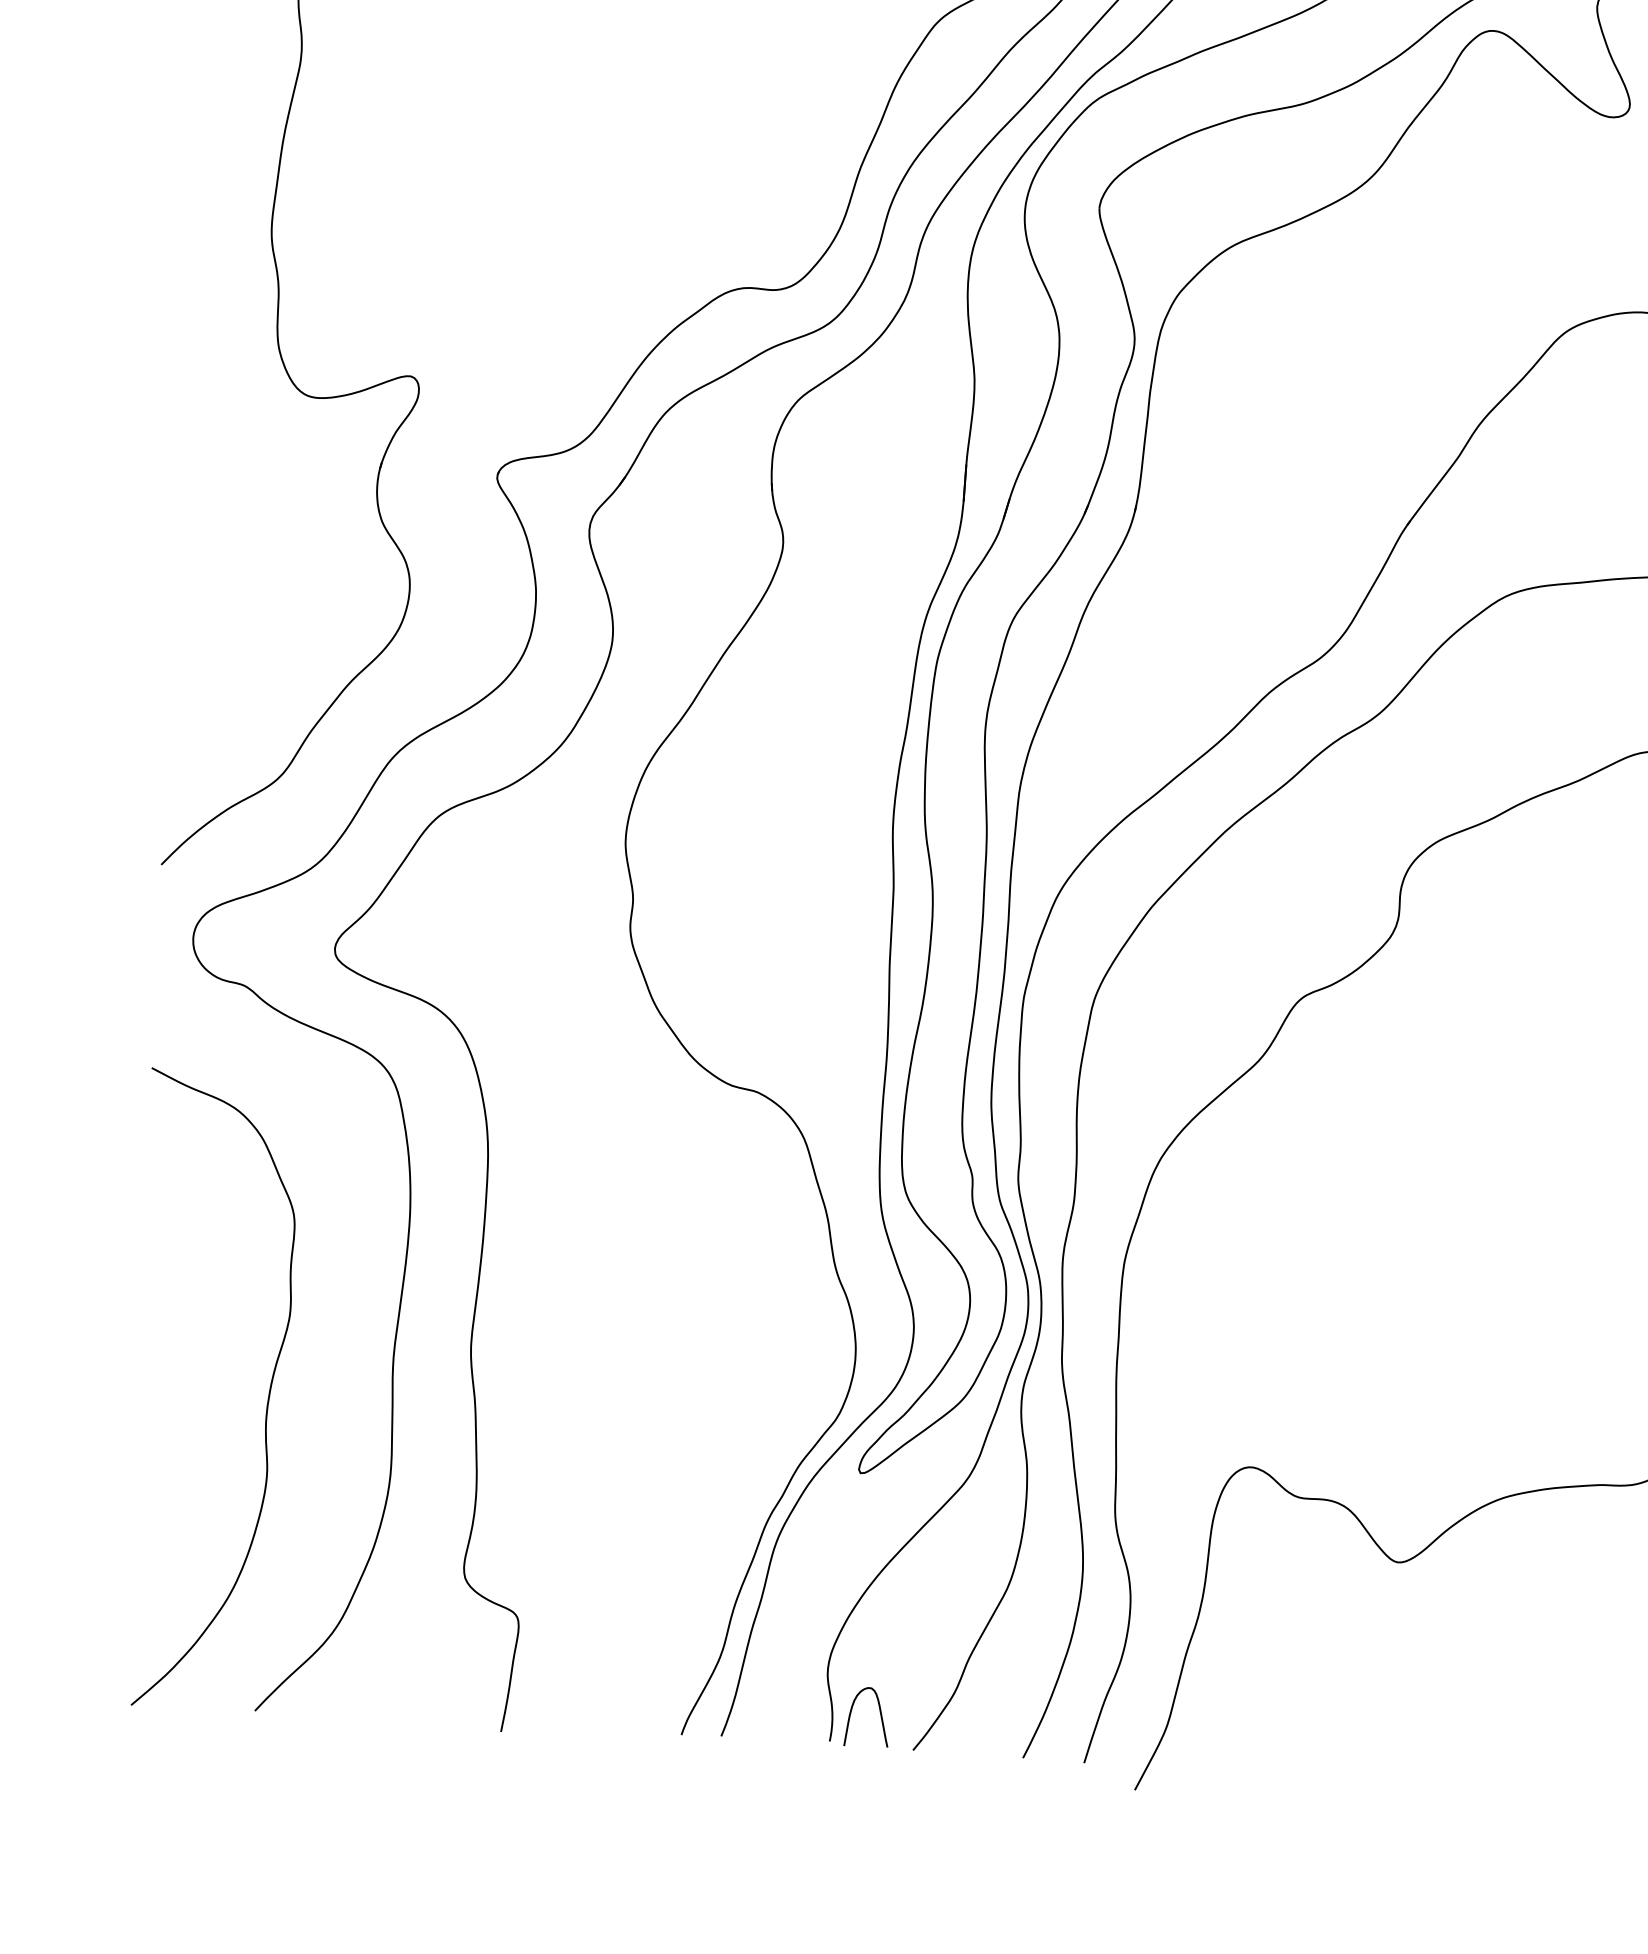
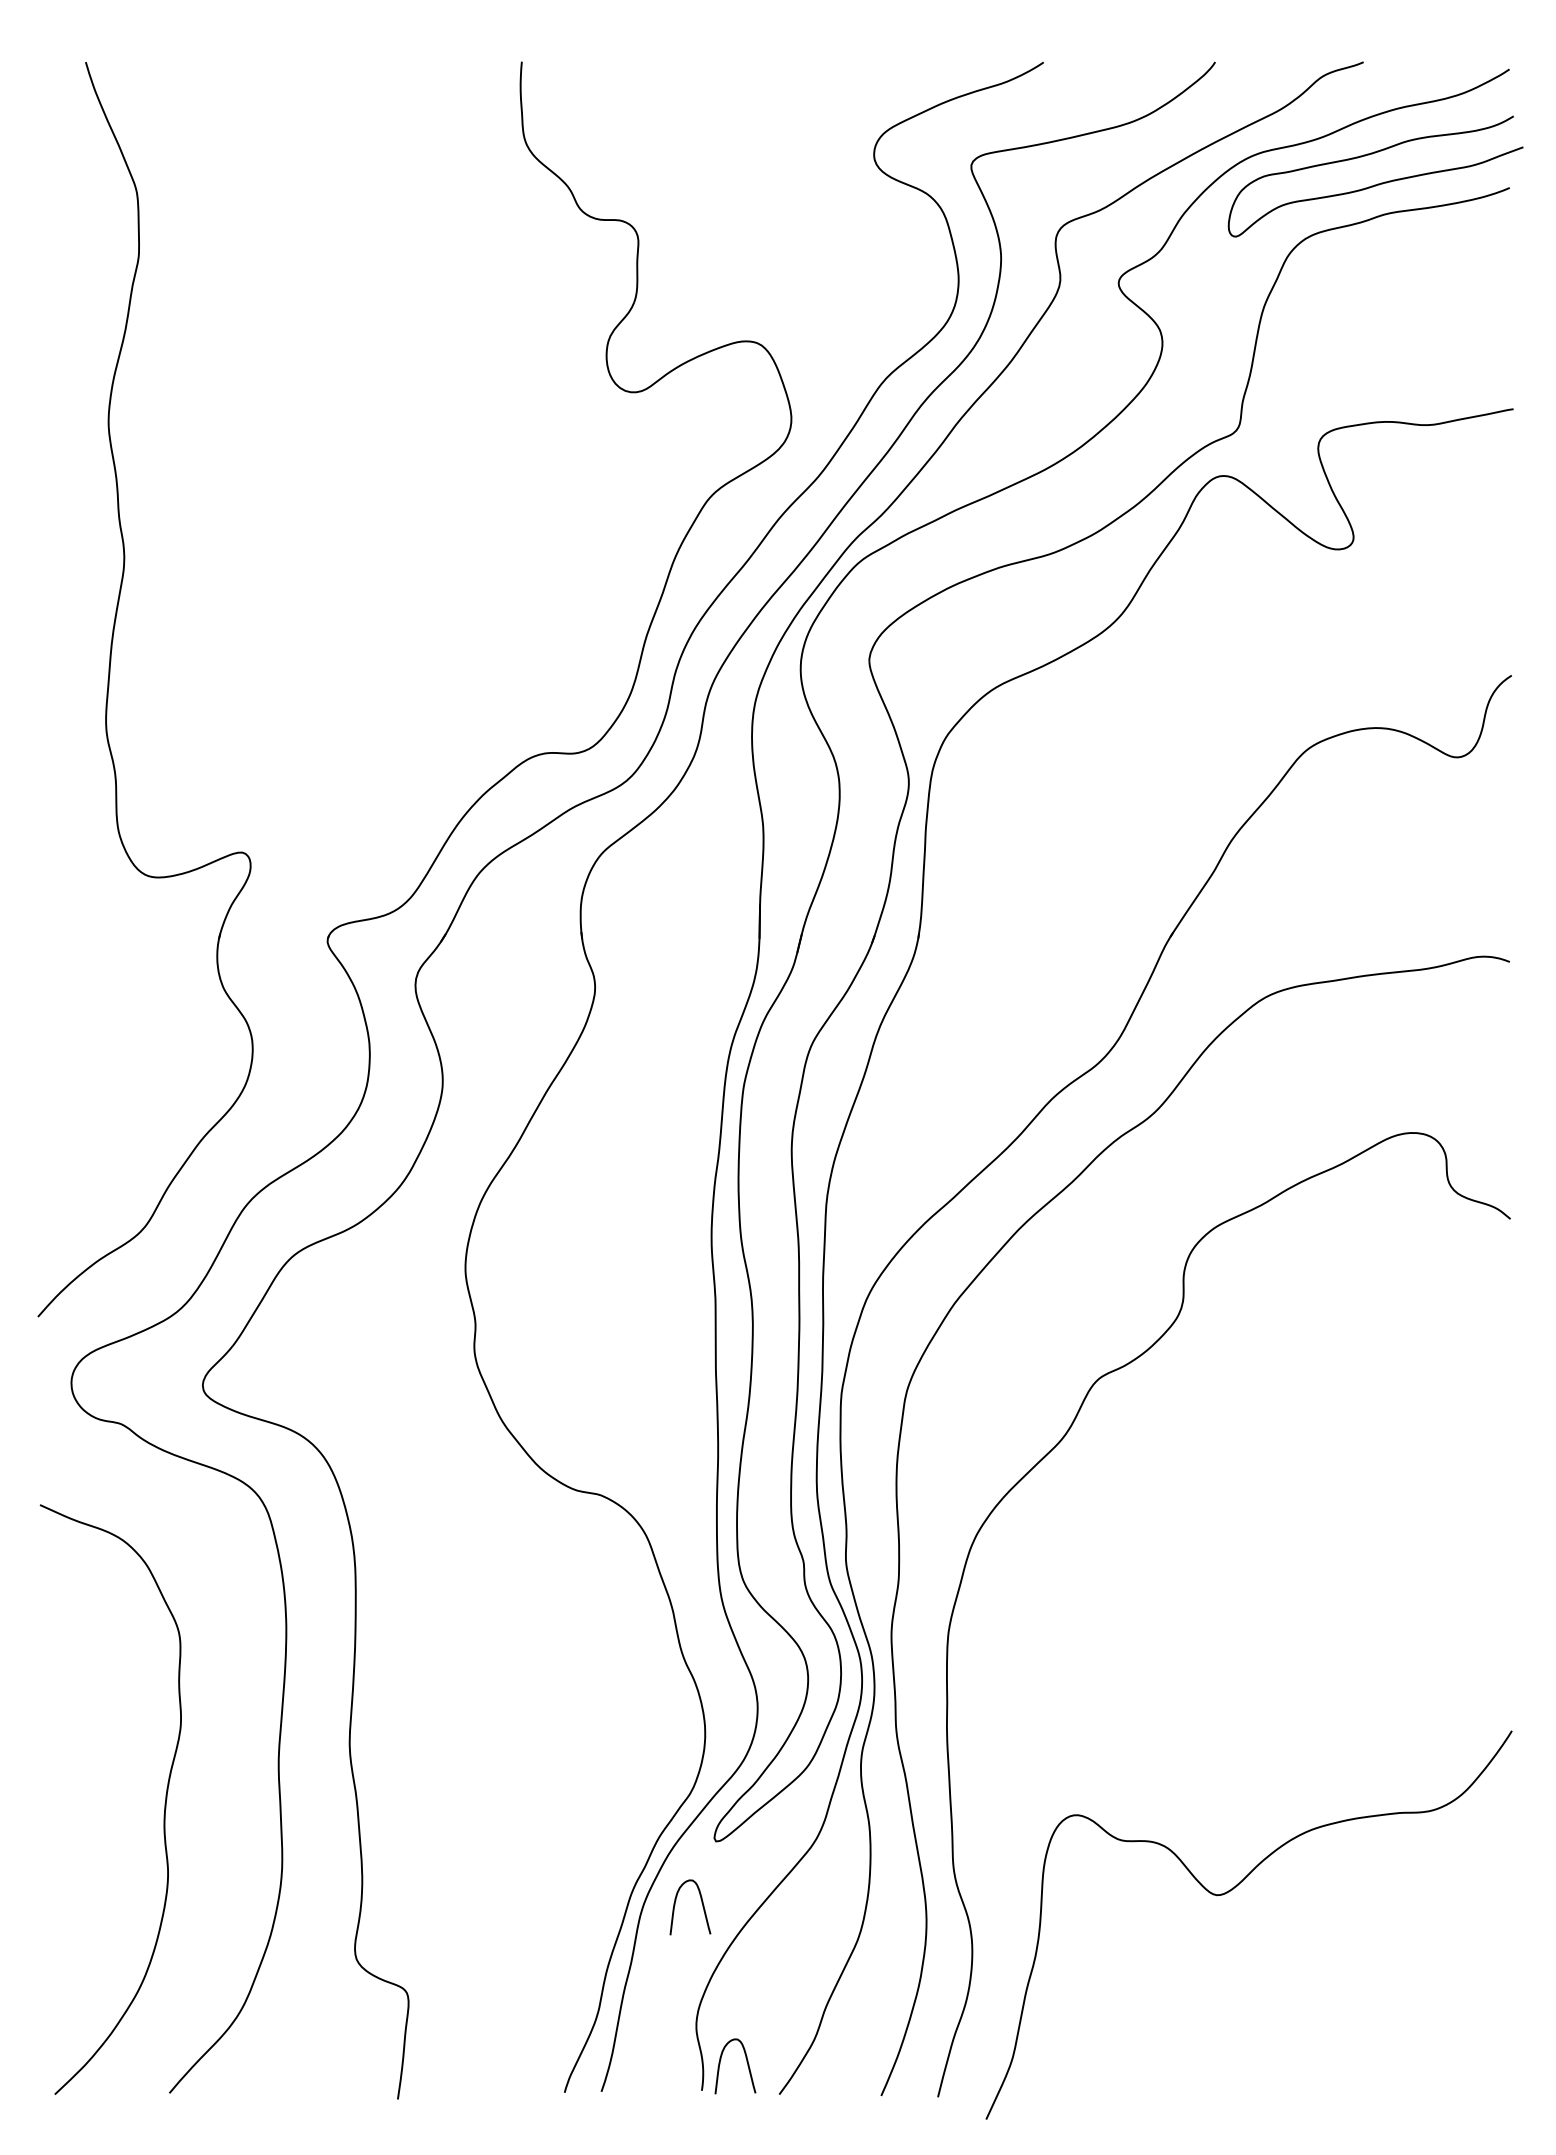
curve: (840, 1539) -> (701, 1903), added

